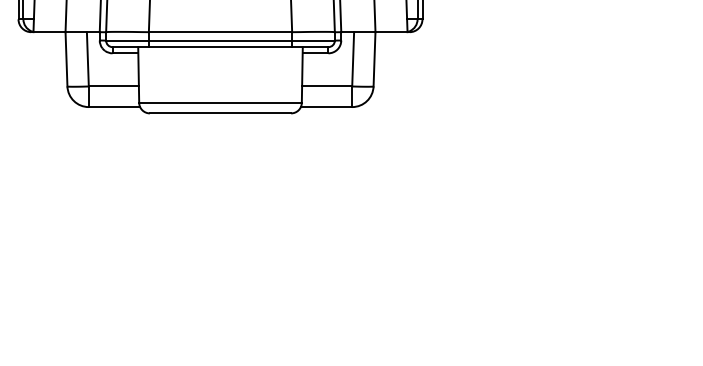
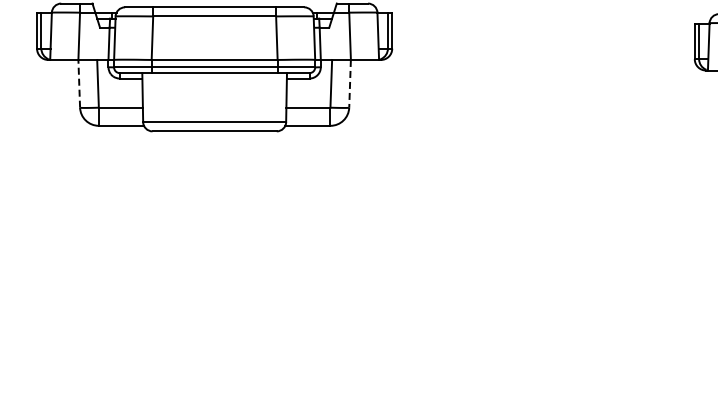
line: (66, 58) -> (79, 83), solid -> dashed
line: (375, 58) -> (350, 83), solid -> dashed

